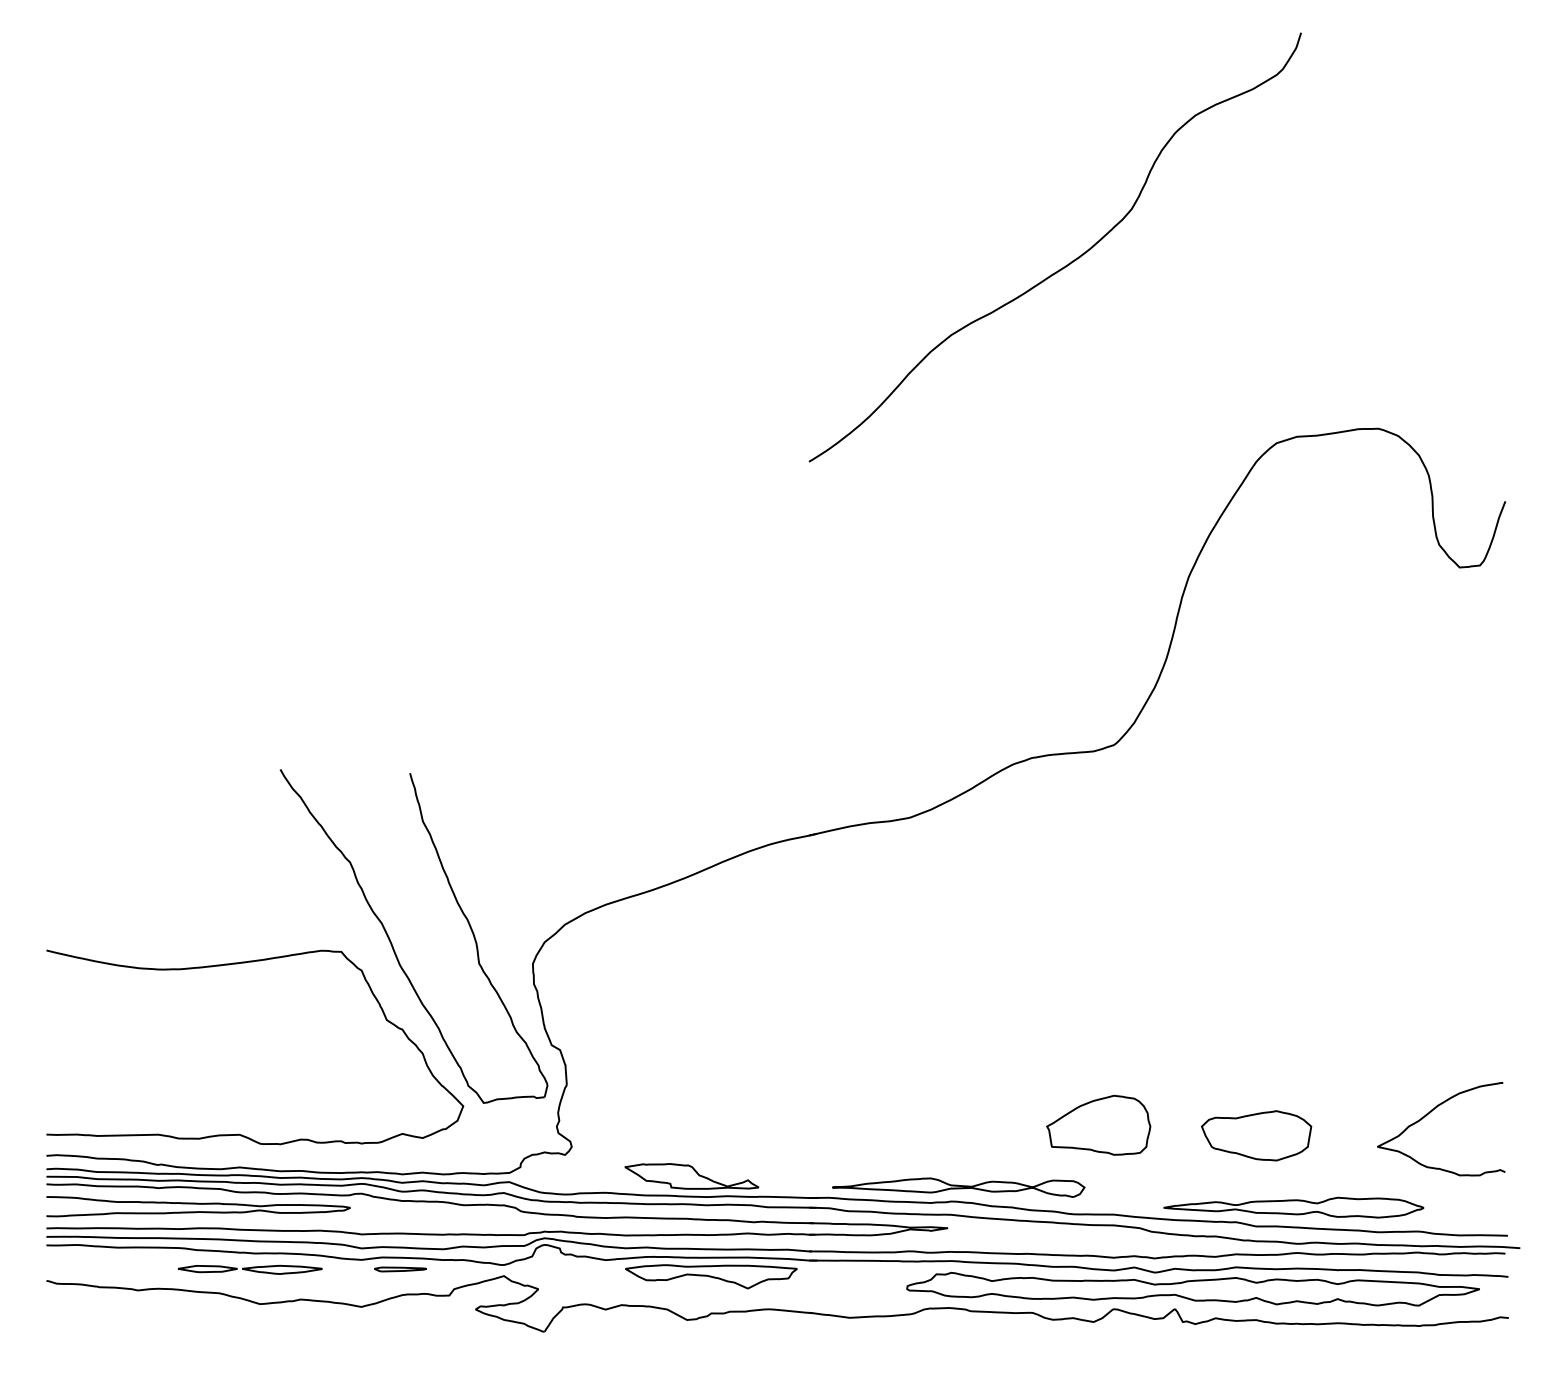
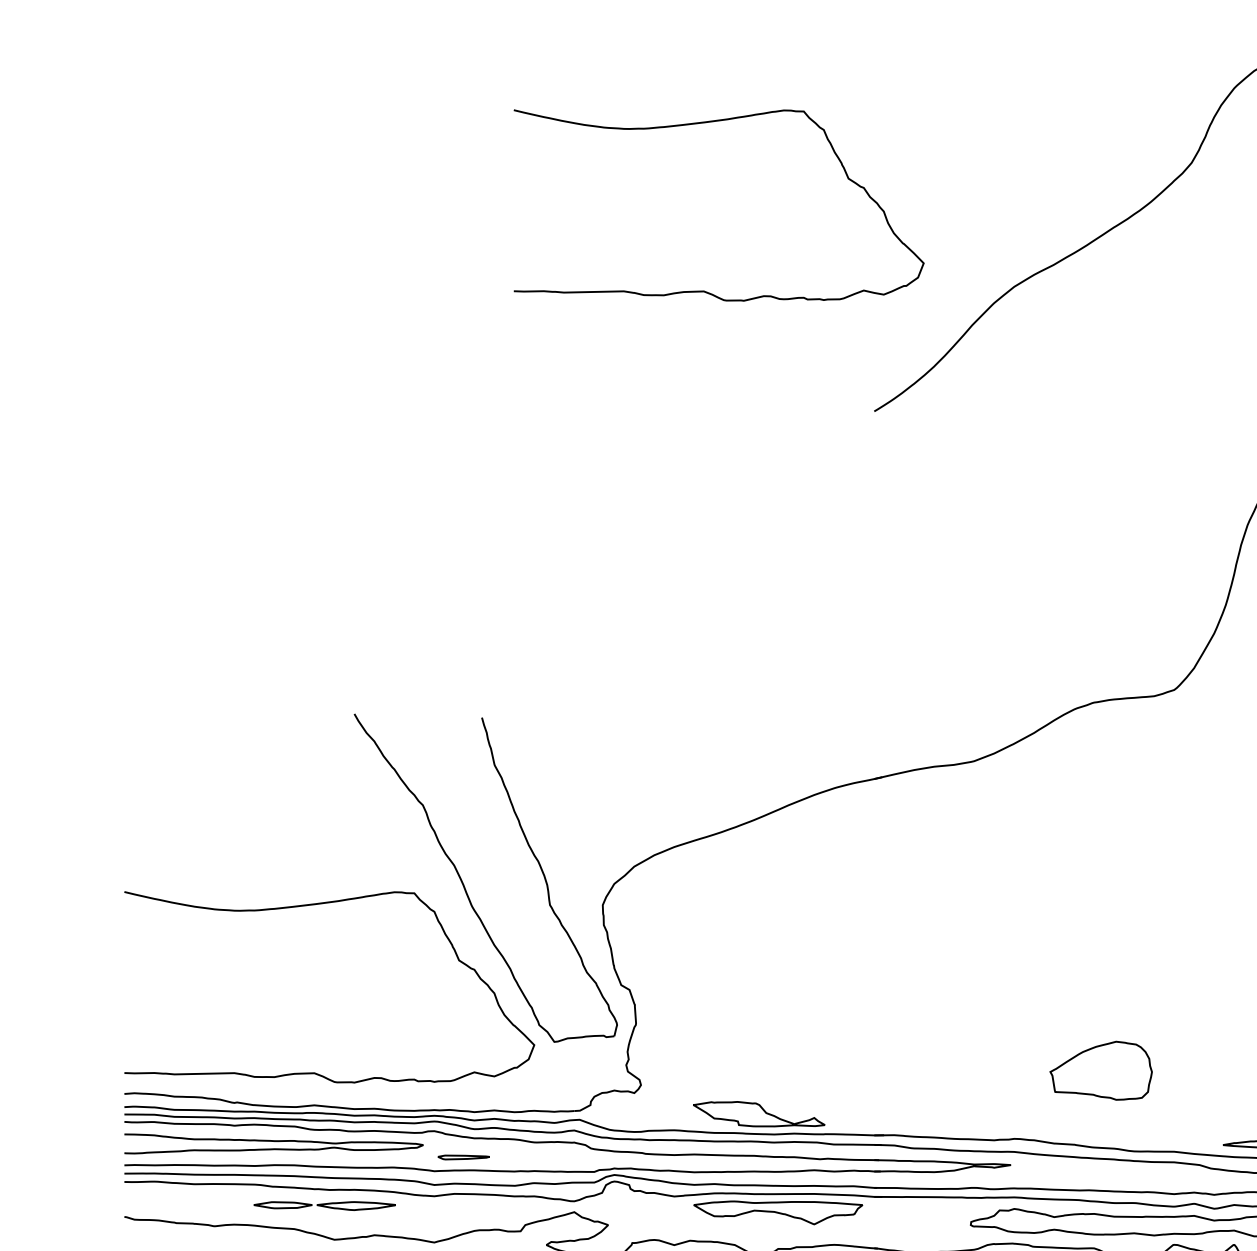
curve: (641, 168) -> (709, 122), added
part: (1098, 1124) -> (1100, 1069), moved
part: (958, 1187) -> (1021, 1125), removed
part: (400, 1269) -> (463, 1157), moved

